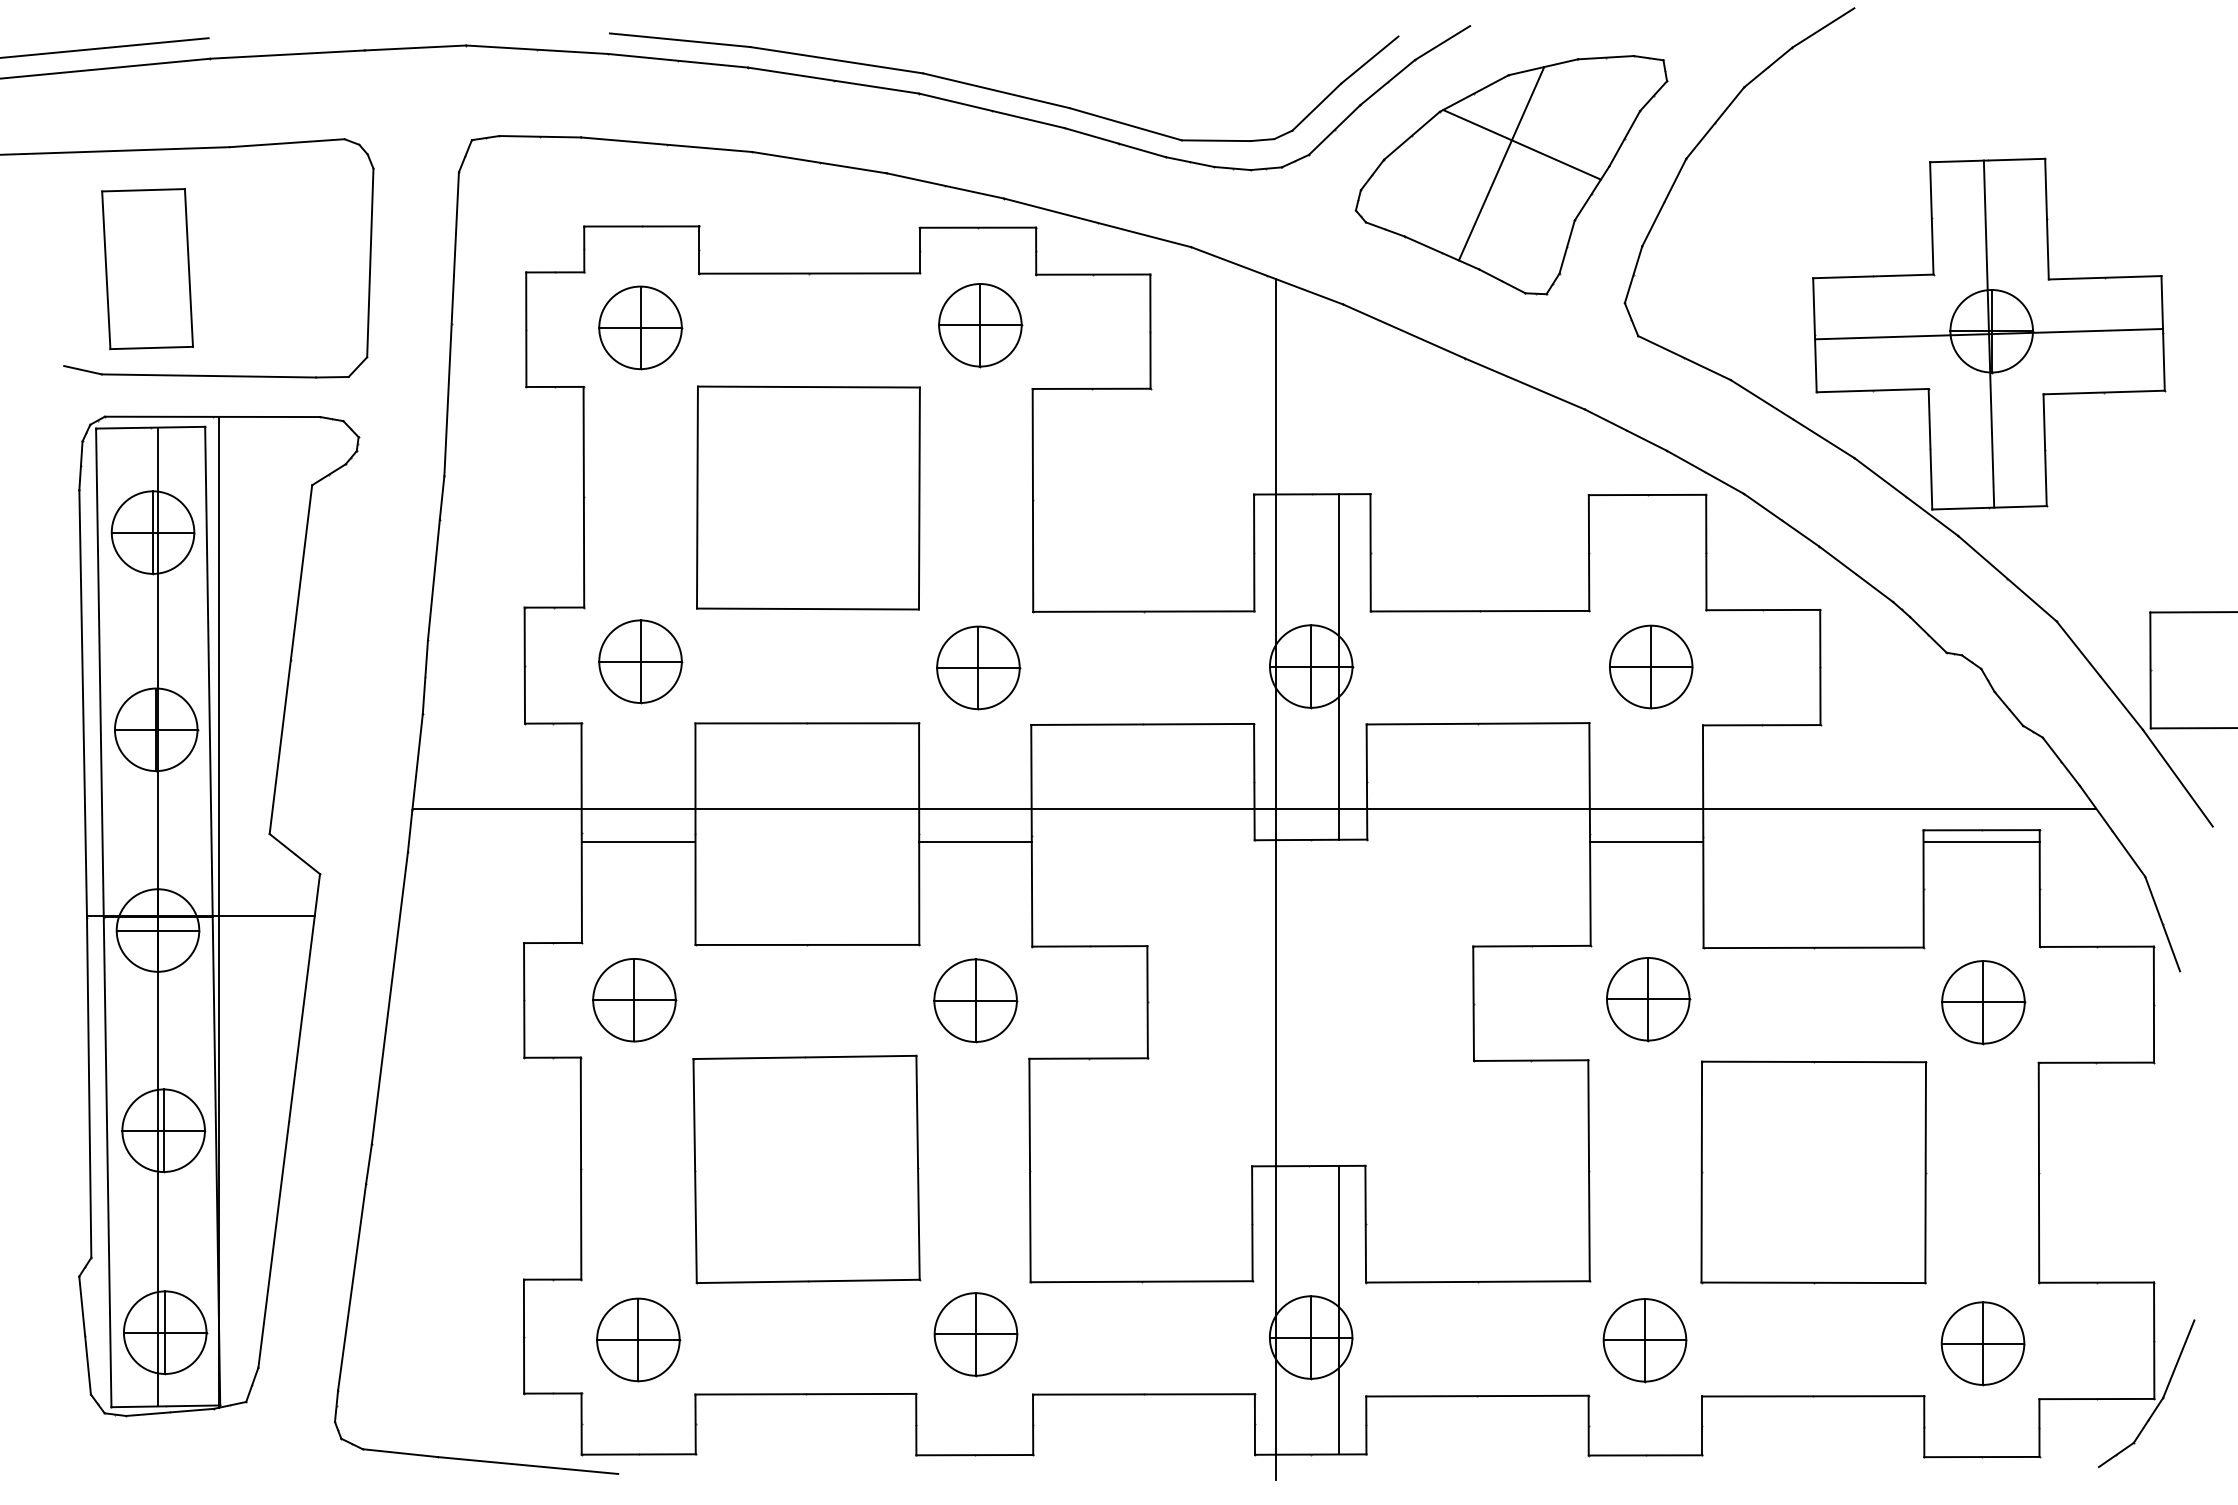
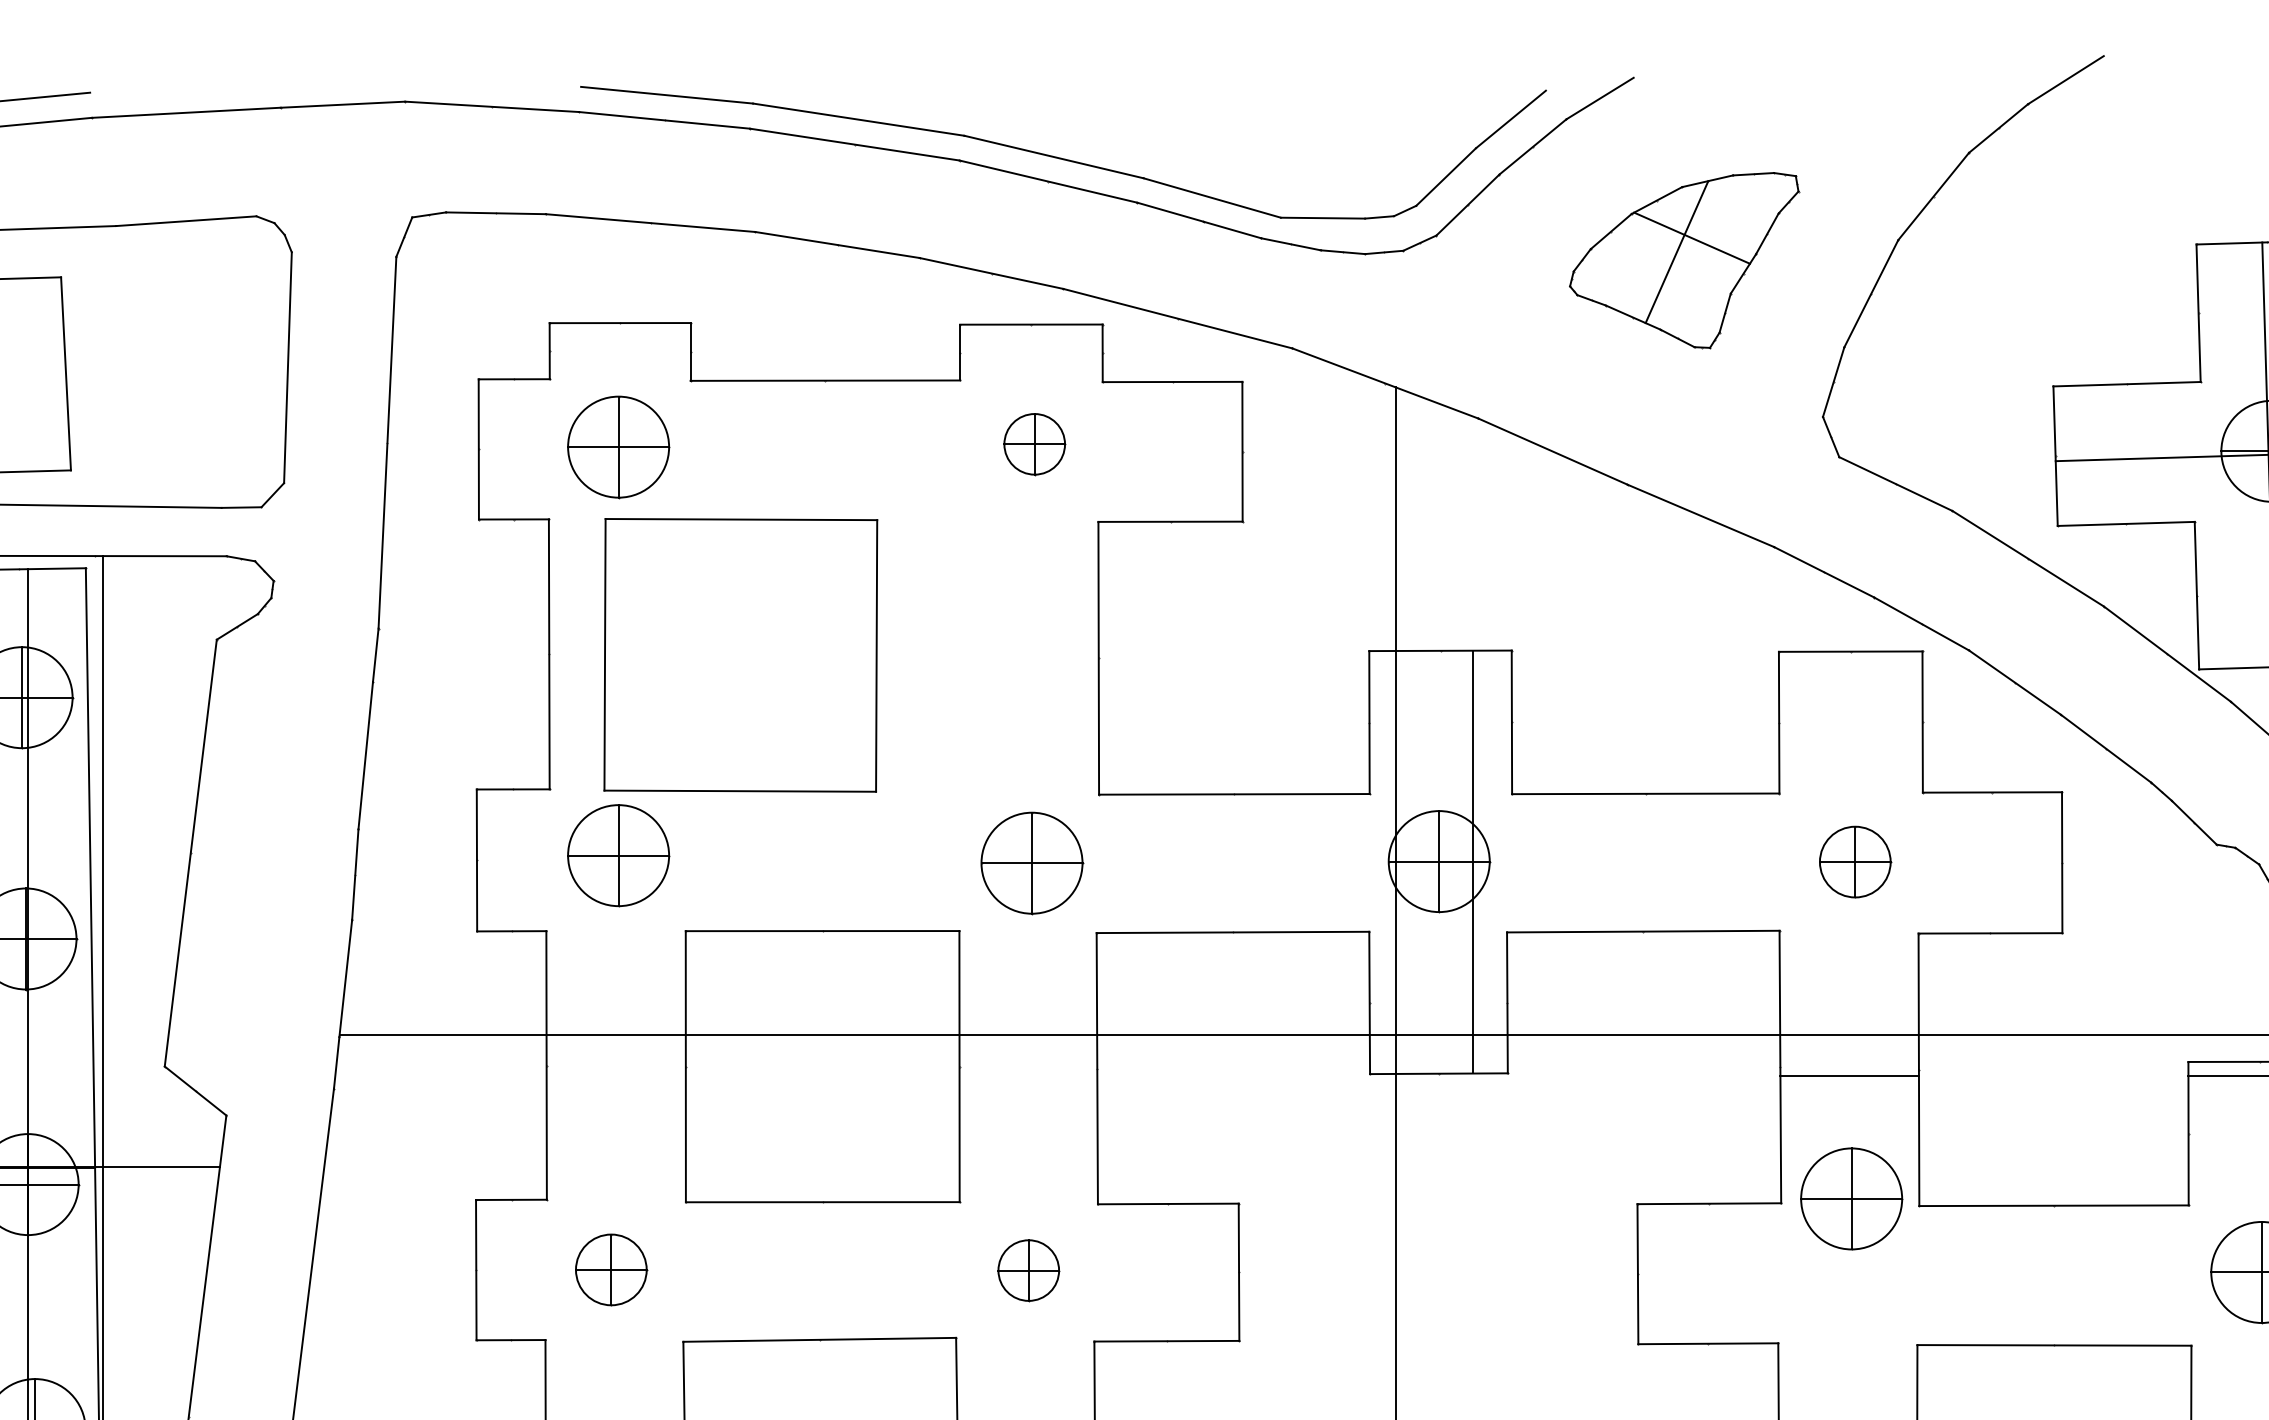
part: (1511, 175) -> (1684, 260), size x0.6
part: (980, 325) -> (1034, 444), size x0.6
part: (808, 497) -> (740, 654), moved
part: (1651, 666) -> (1855, 861), size x0.7
line: (638, 841) -> (616, 1075), removed
line: (975, 841) -> (1028, 1075), removed
part: (1648, 999) -> (1851, 1199), moved
part: (634, 1000) -> (611, 1270), size x0.7
part: (975, 1000) -> (1028, 1270), size x0.6

